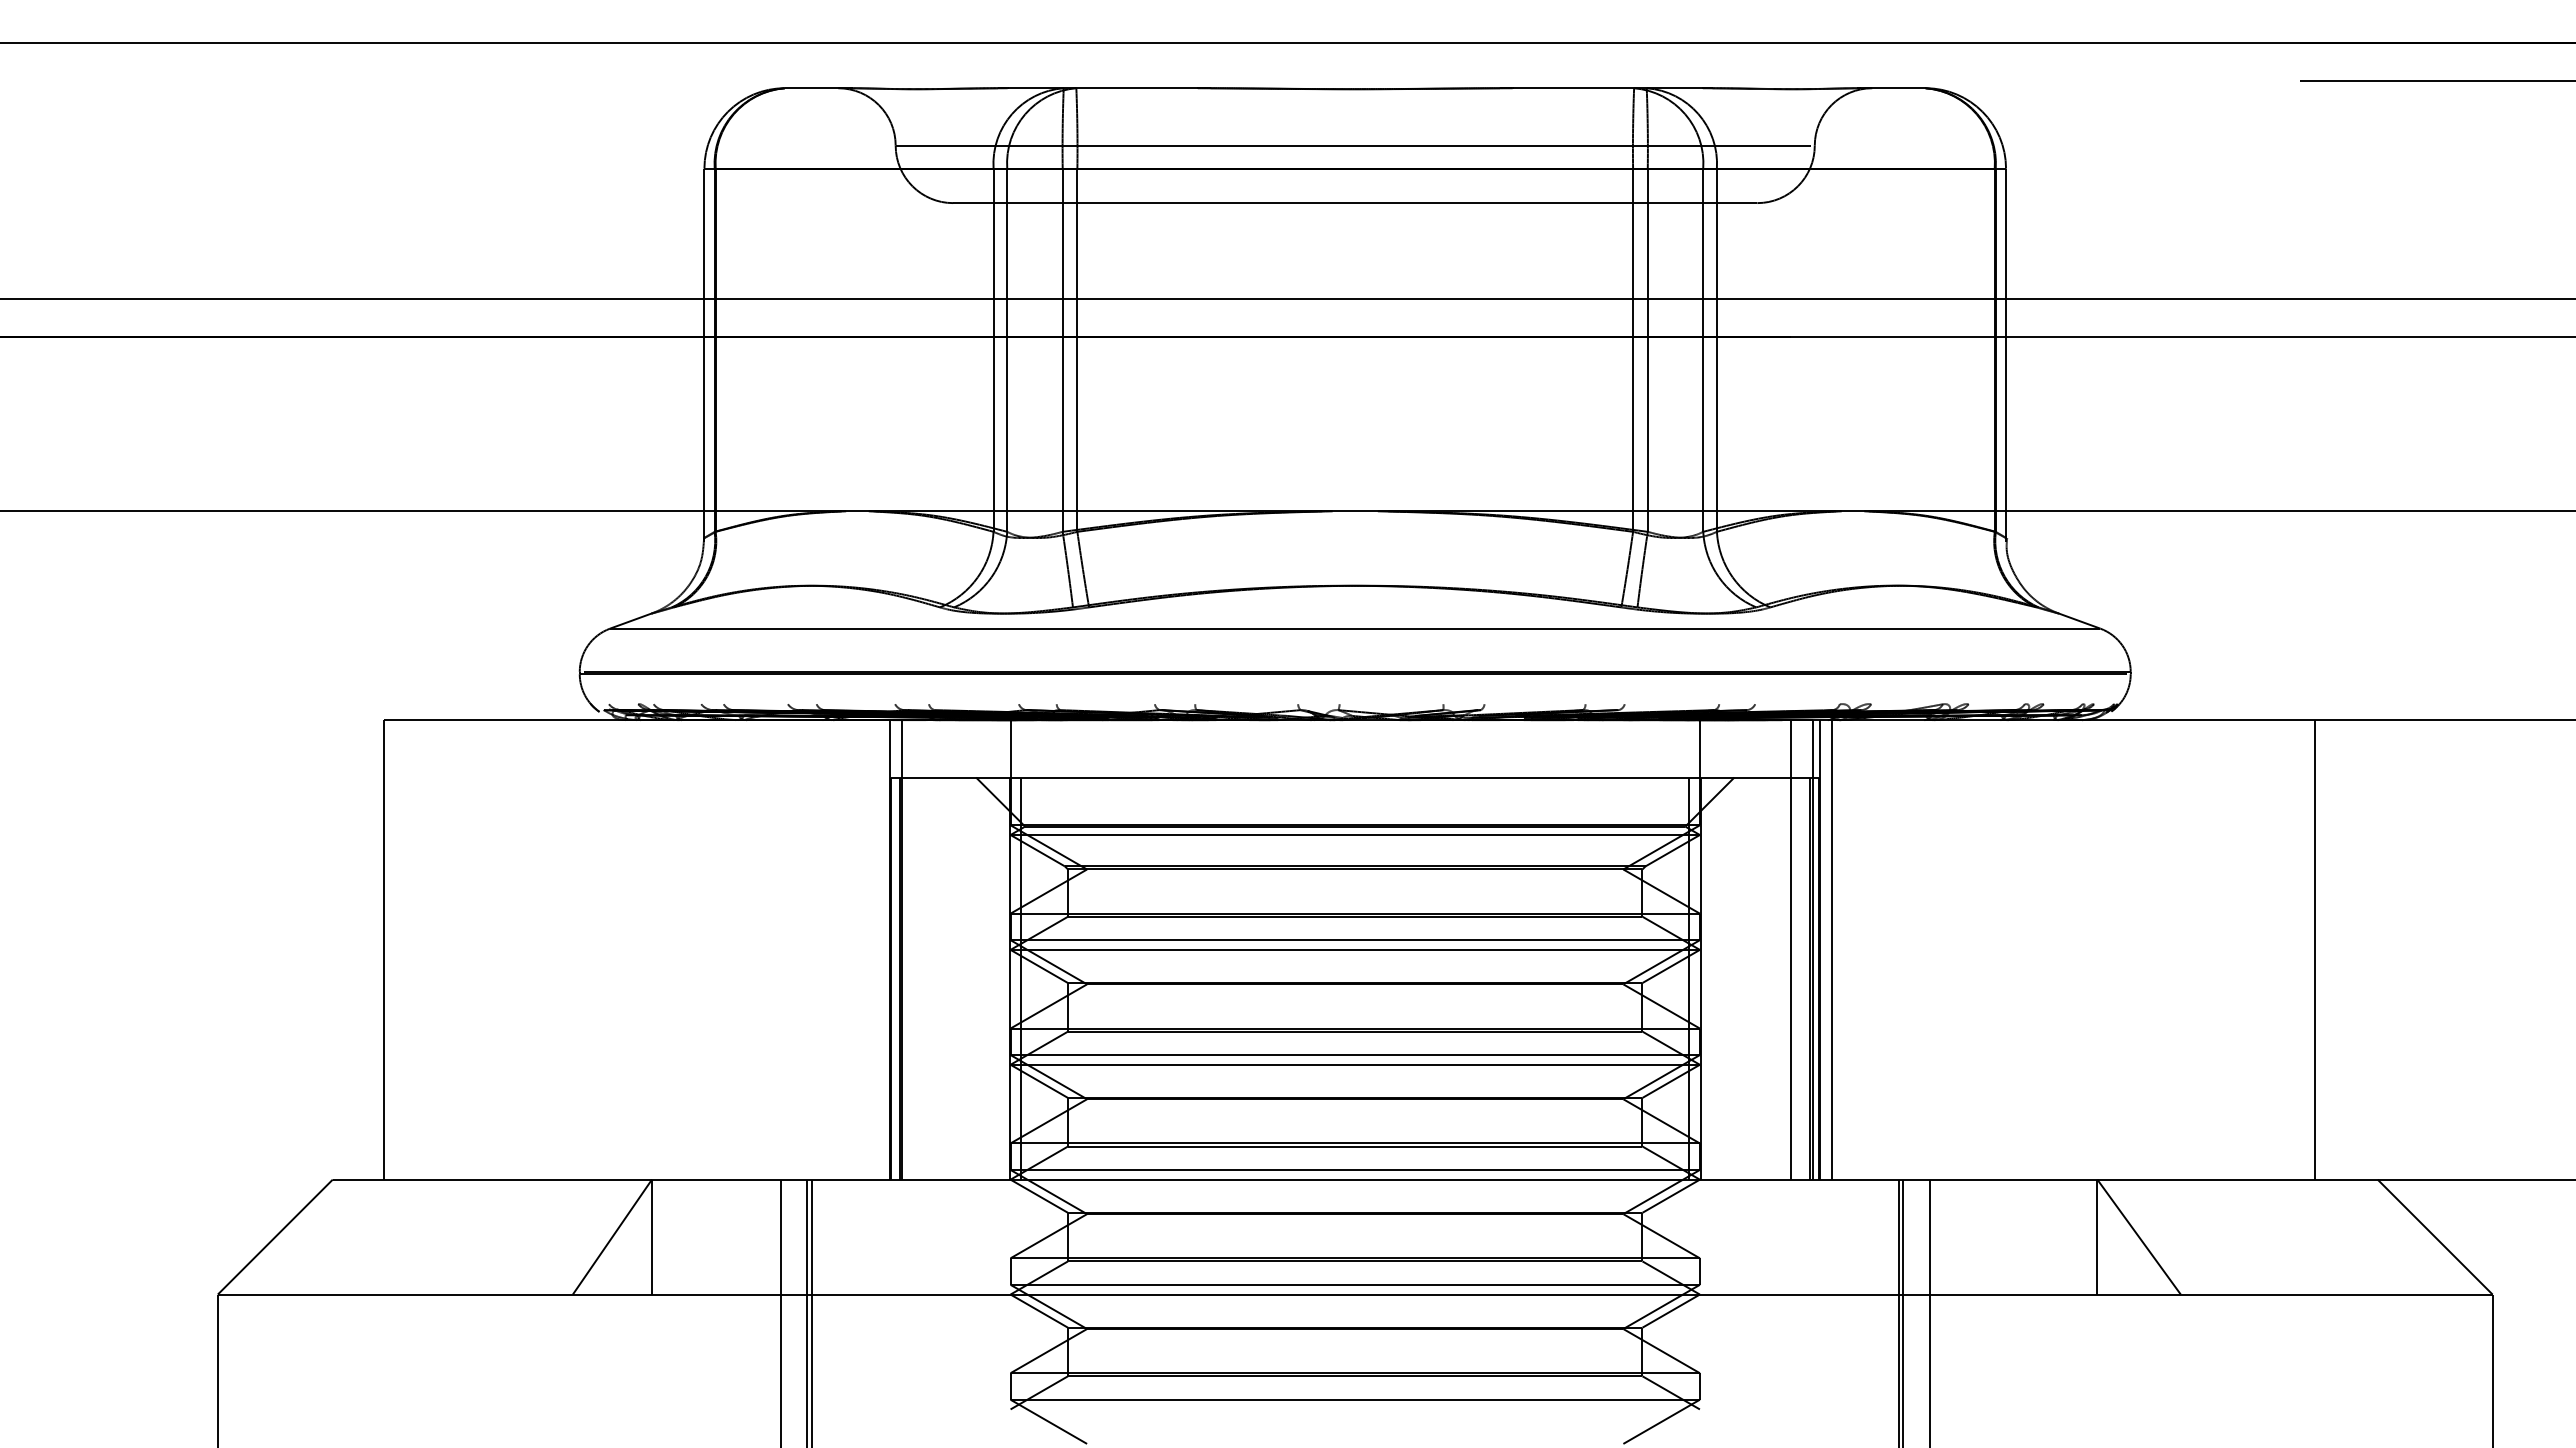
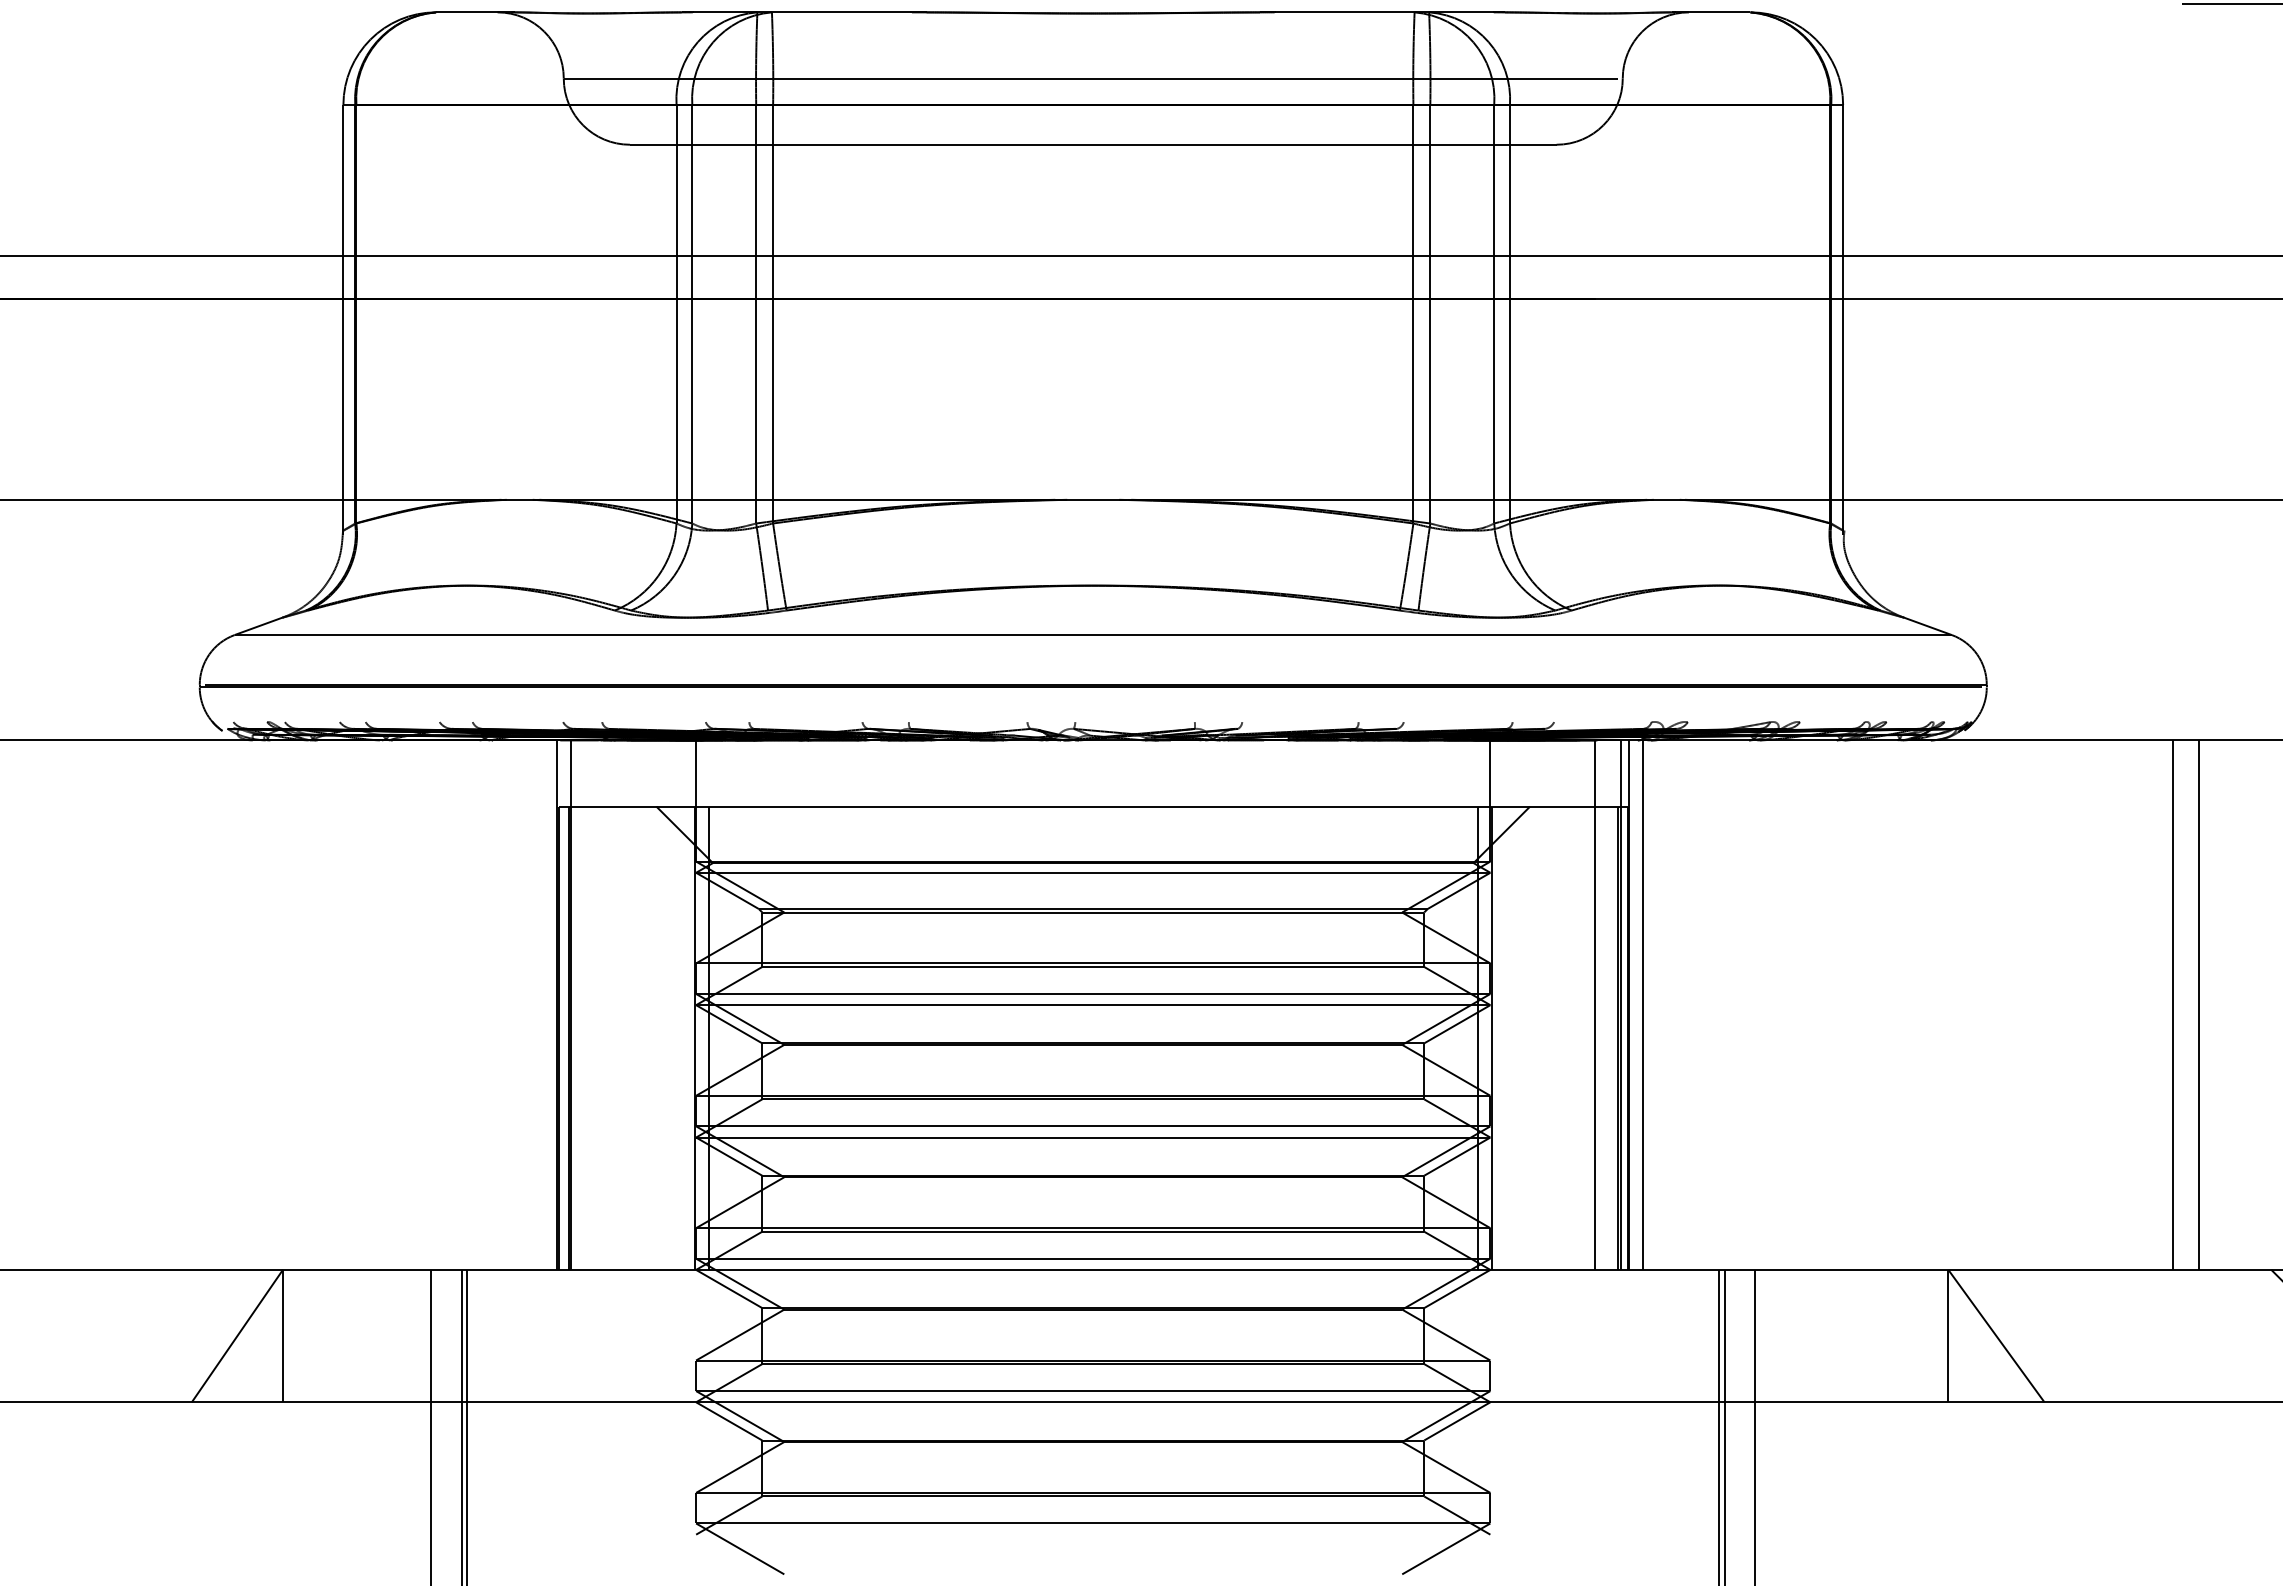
line: (2292, 949) -> (2173, 1004), added

